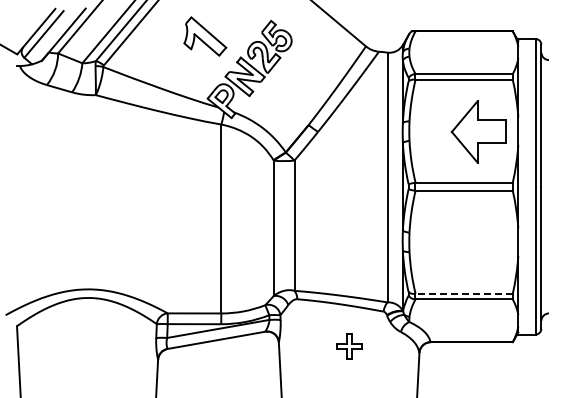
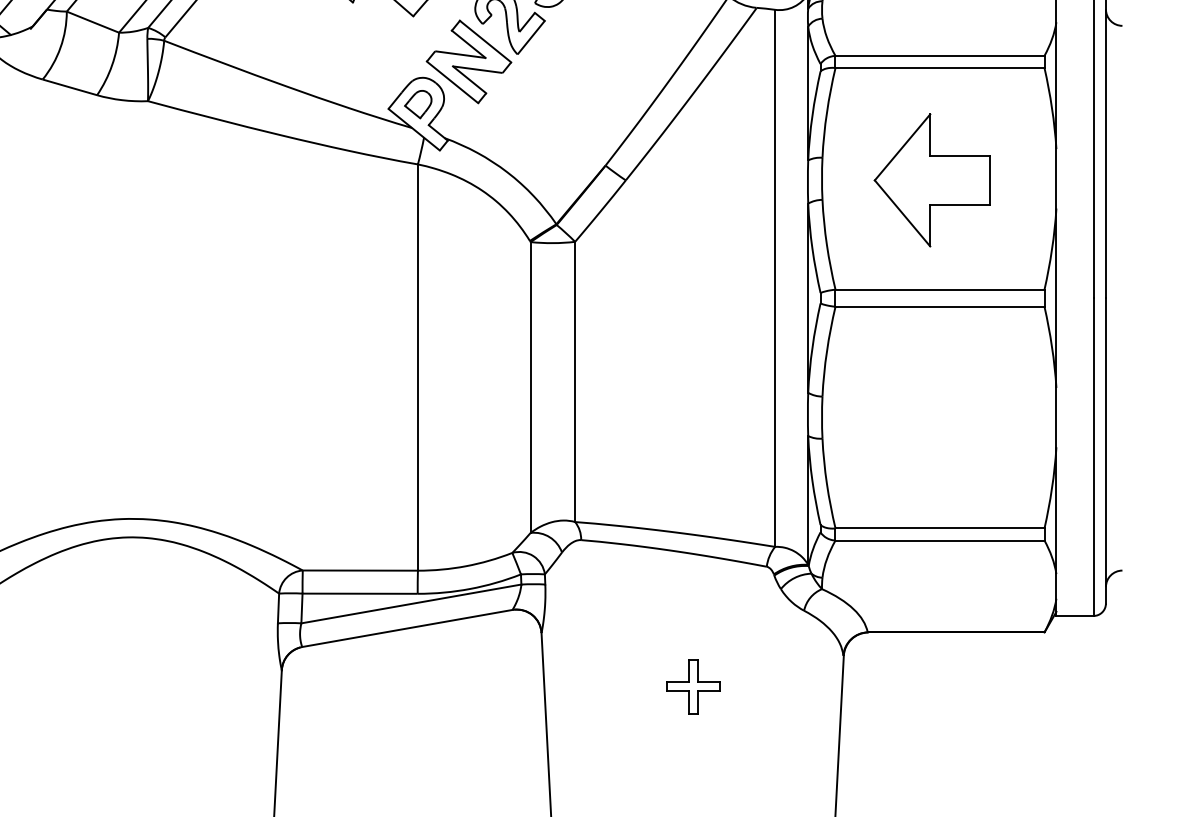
part: (478, 131) -> (932, 179), moved
line: (464, 293) -> (940, 527), dashed -> solid
part: (349, 346) -> (693, 686), moved

